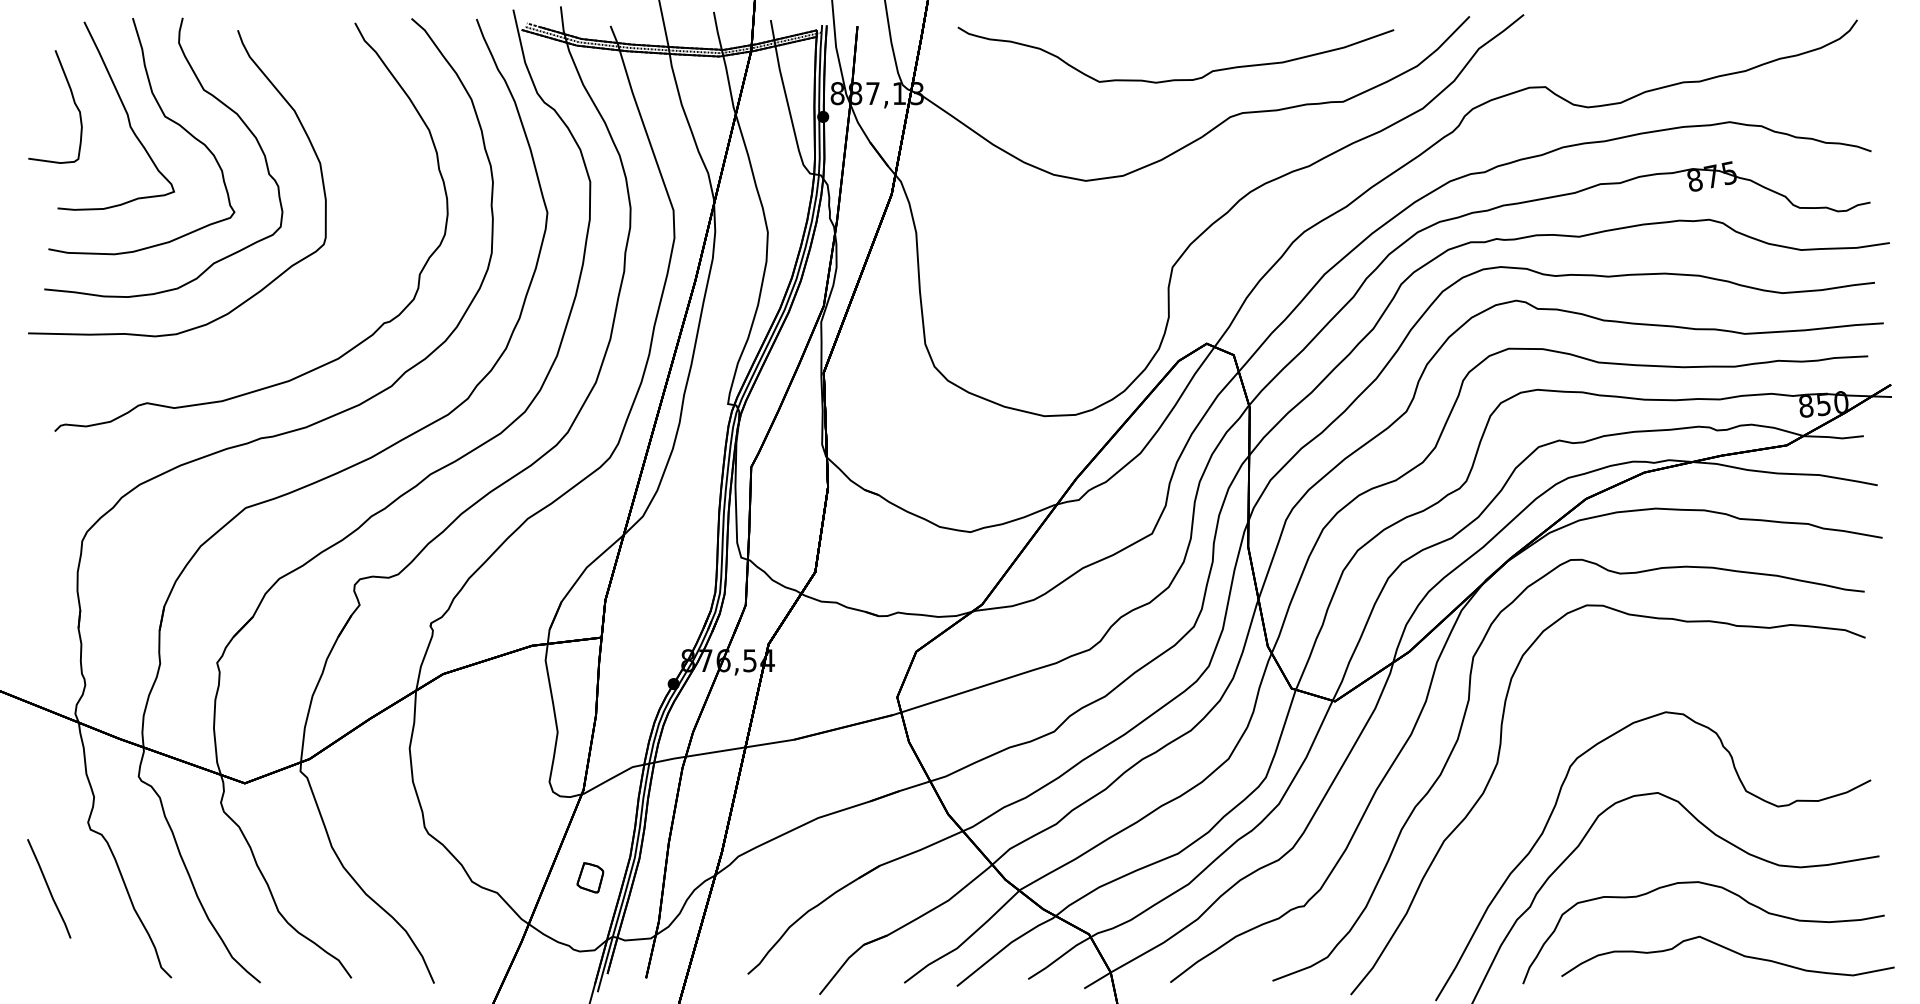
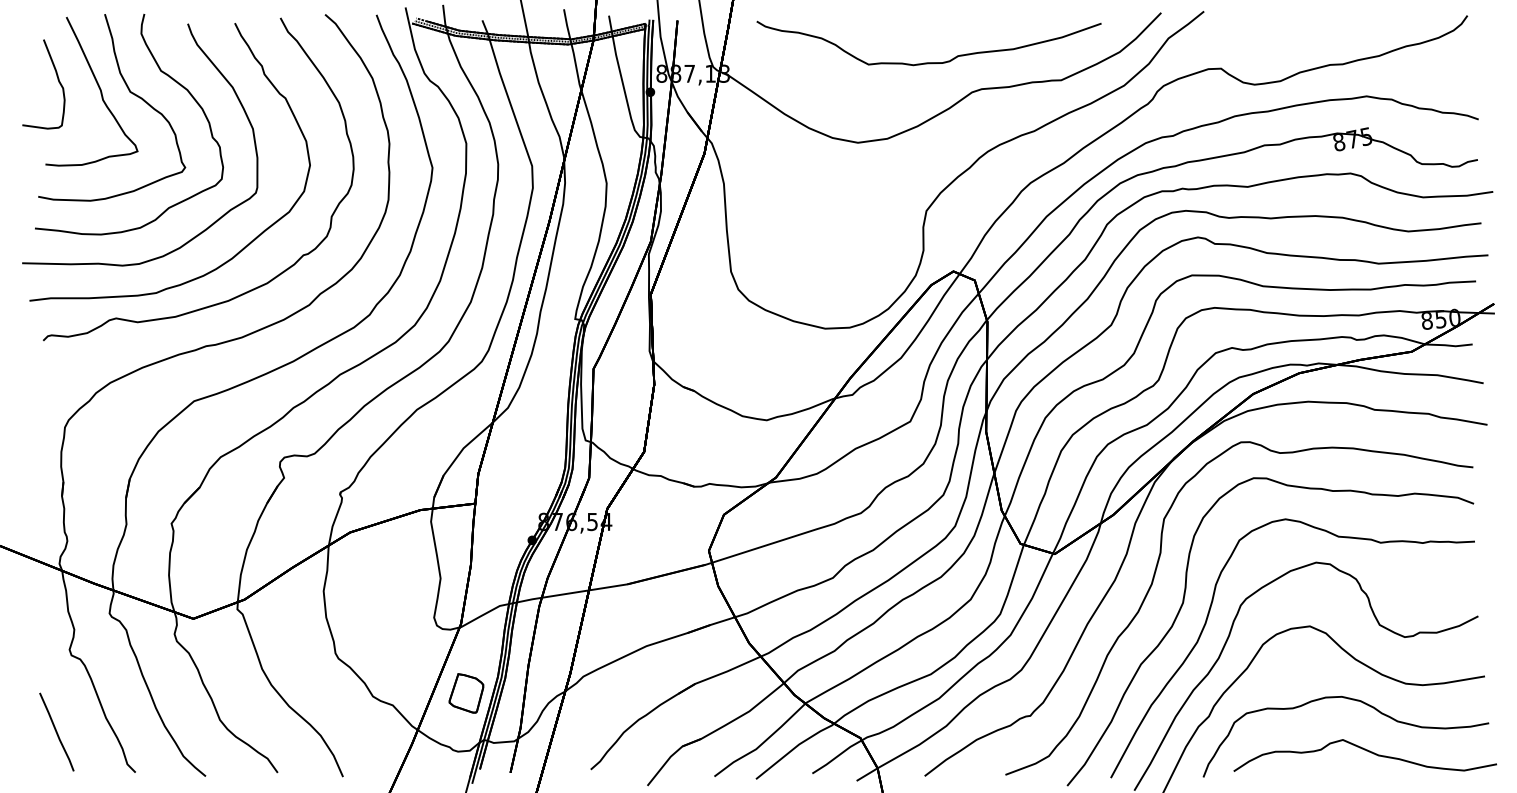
part: (309, 312) -> (244, 246), added
part: (1528, 786) -> (1207, 621), added
part: (590, 877) -> (466, 693), size x1.67
line: (48, 888) -> (56, 731), moved

